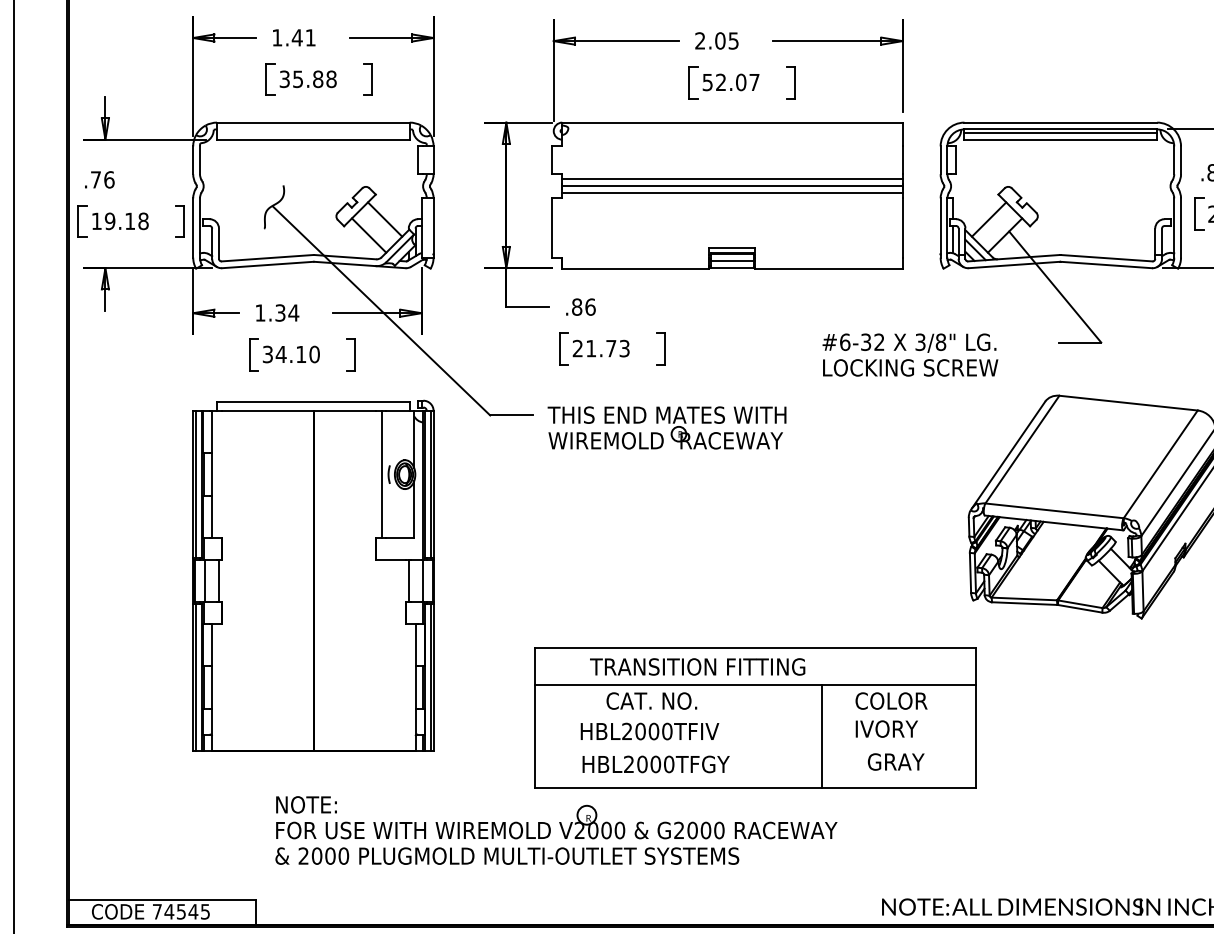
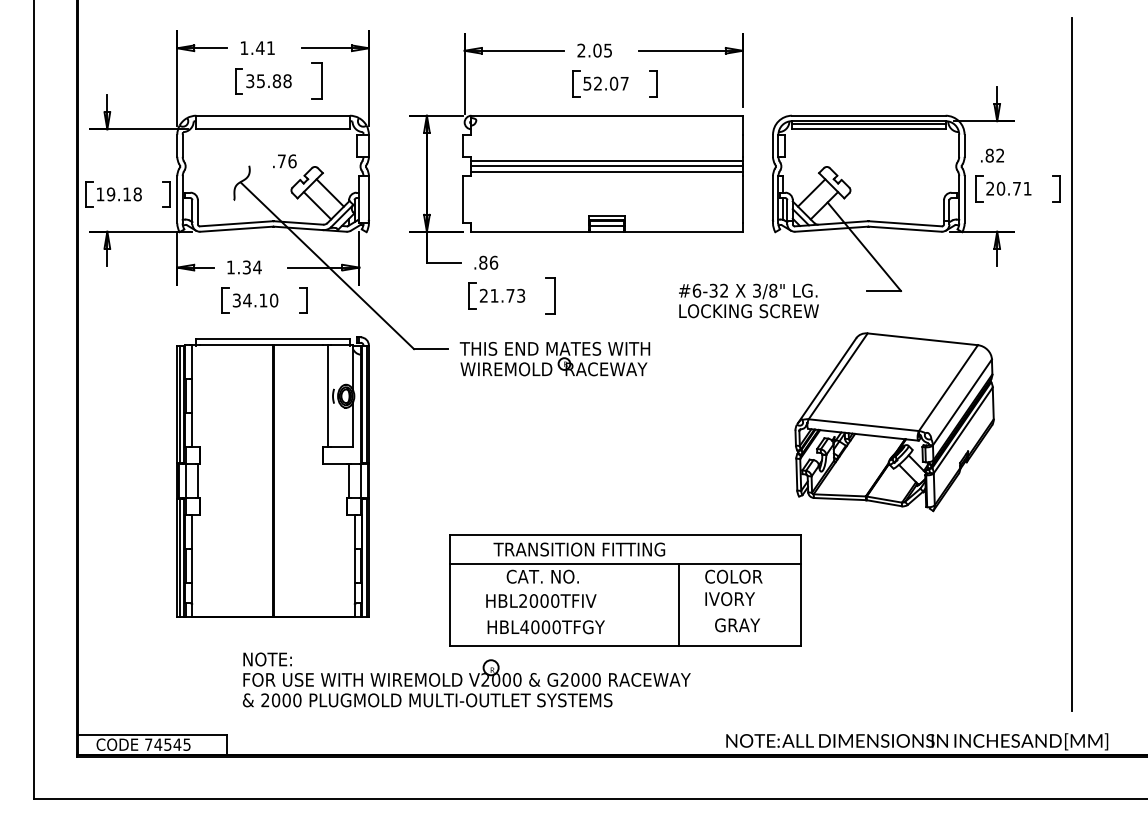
part: (367, 79) -> (316, 81), size x1.4
text: (99, 180) -> (284, 161), moved
part: (661, 348) -> (550, 295), size x1.4
text: (628, 763) -> (524, 626), HBL2000TFGY -> HBL4000TFGY

